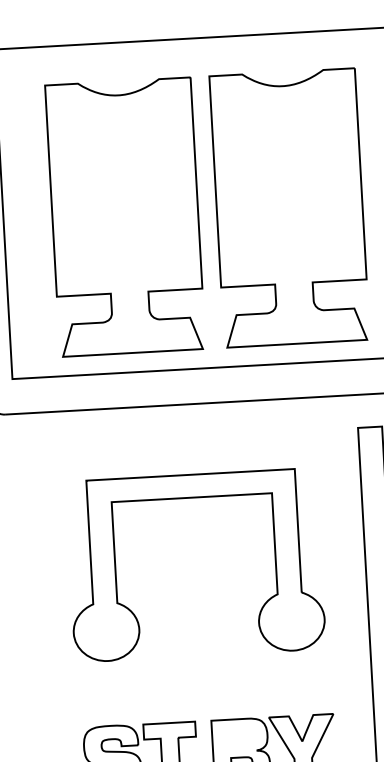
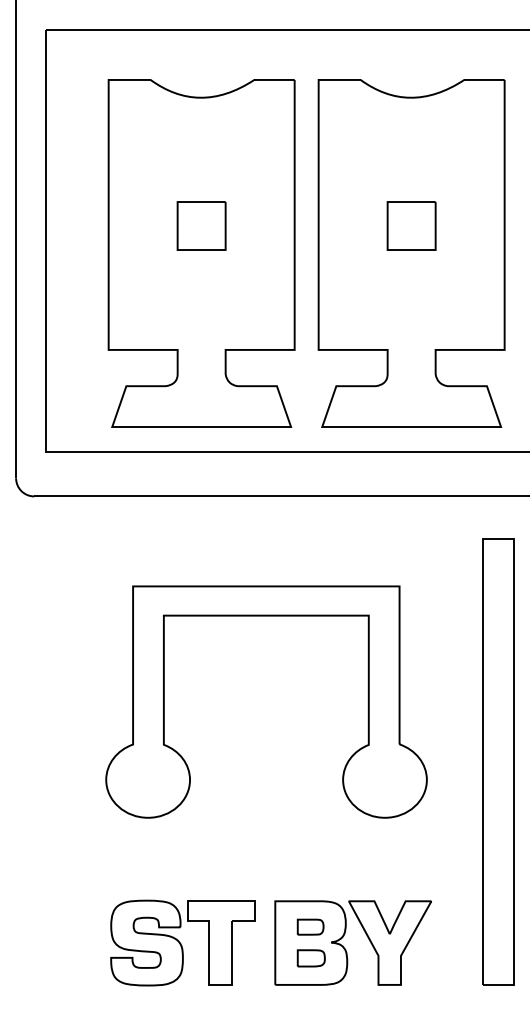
part: (288, 186) -> (411, 225), added
part: (124, 195) -> (201, 225), added
part: (239, 738) -> (310, 926), added

